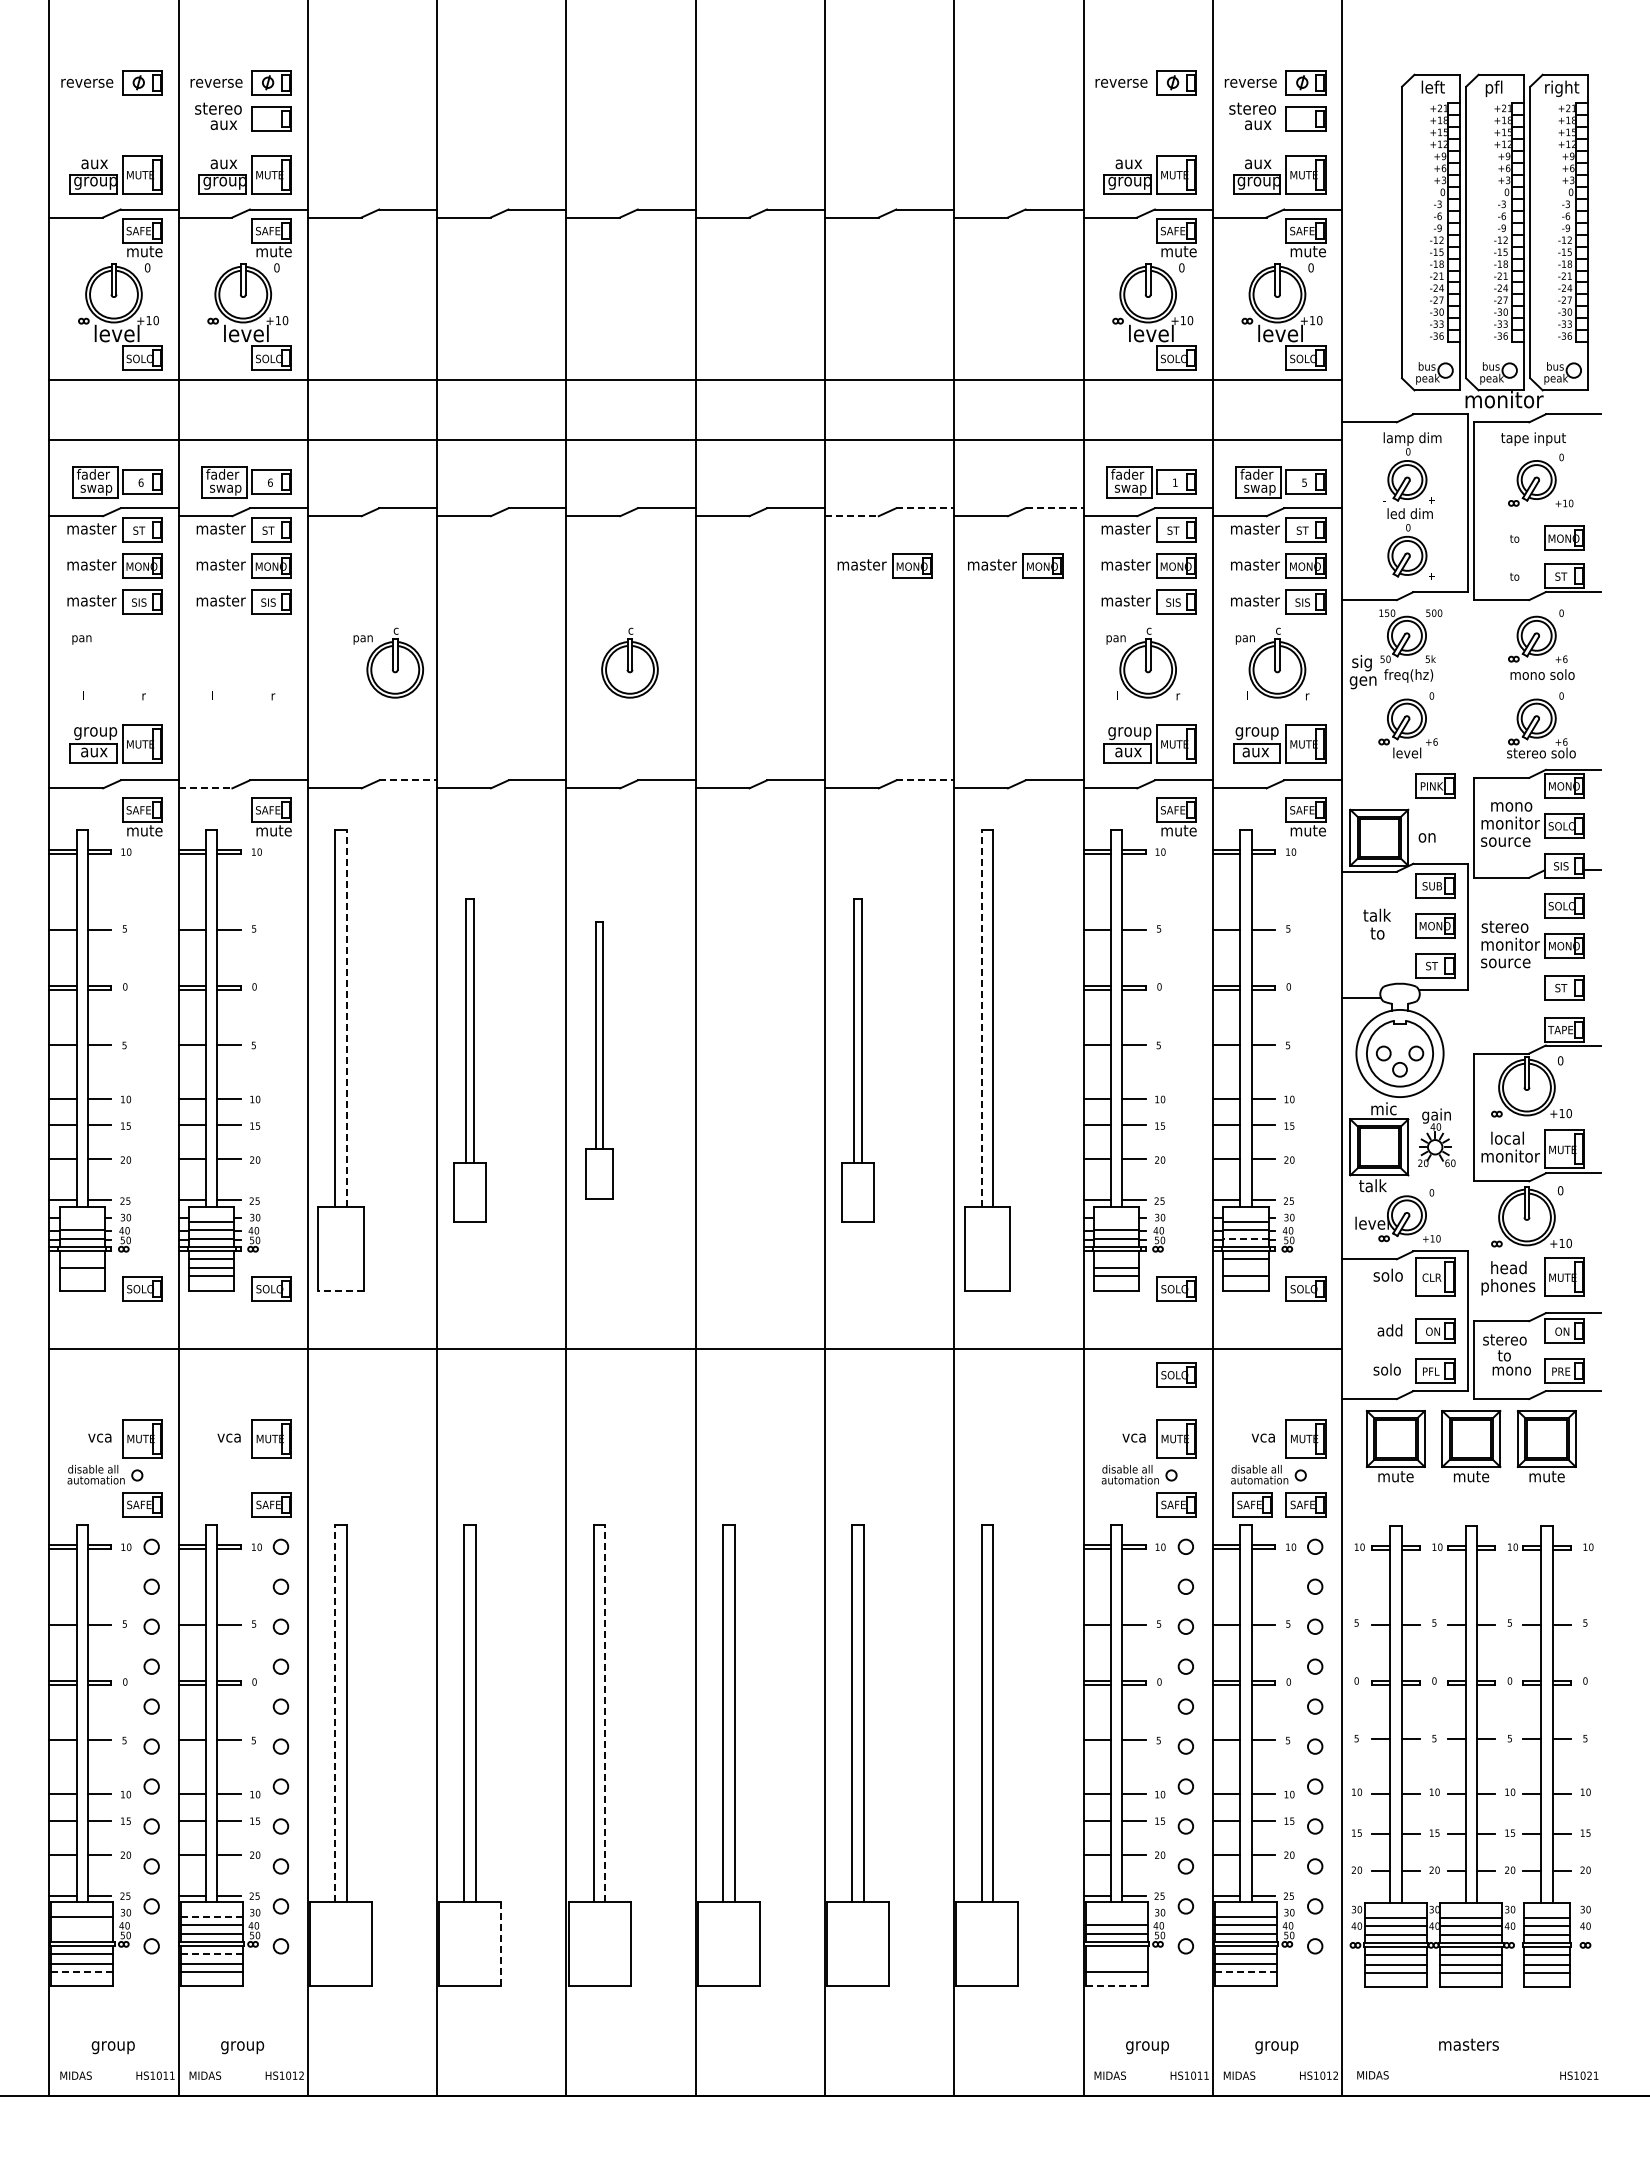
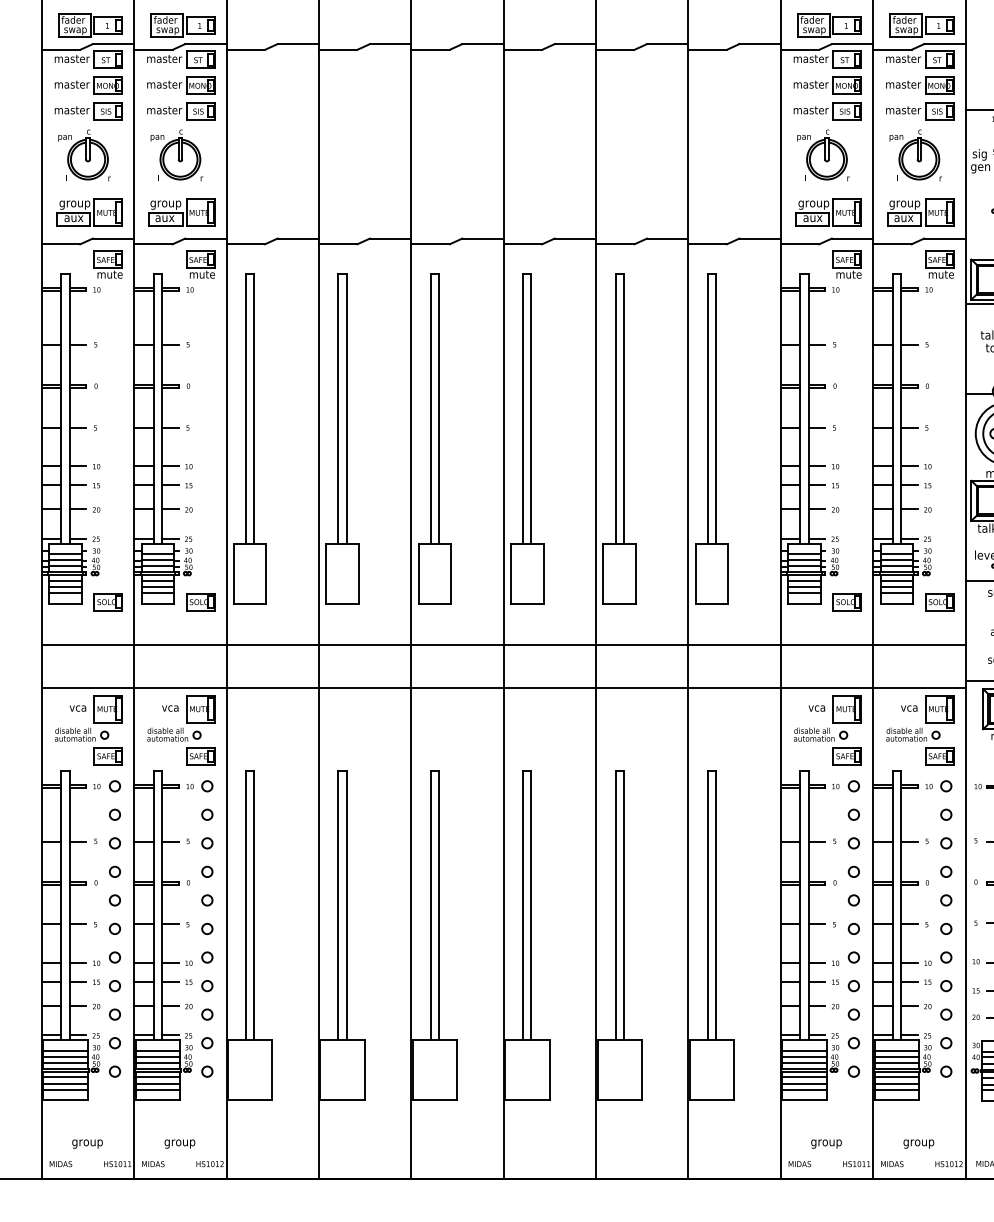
text: (140, 482) -> (106, 25), 6 -> 1
text: (270, 482) -> (199, 25), 6 -> 1
text: (1304, 482) -> (938, 25), 5 -> 1
line: (925, 508) -> (667, 44), dashed -> solid
line: (1054, 508) -> (760, 44), dashed -> solid
line: (851, 516) -> (614, 50), dashed -> solid
part: (884, 565) -> (638, 85), removed
part: (1015, 565) -> (732, 85), removed
part: (388, 662) -> (175, 154), moved
part: (629, 662) -> (87, 154), moved
part: (244, 743) -> (181, 212), added
line: (408, 780) -> (298, 238), dashed -> solid
line: (925, 780) -> (667, 238), dashed -> solid
line: (205, 788) -> (153, 244), dashed -> solid
line: (346, 1018) -> (254, 408), dashed -> solid
line: (981, 1018) -> (707, 408), dashed -> solid
part: (470, 1060) -> (342, 438), size x1.43
part: (599, 1060) -> (434, 438), size x1.67
part: (728, 1060) -> (527, 438), added
part: (857, 1060) -> (619, 438), size x1.43
line: (82, 1222) -> (65, 554), added
line: (1116, 1222) -> (804, 554), added
line: (1245, 1239) -> (896, 566), dashed -> solid
line: (82, 1259) -> (65, 580), added
line: (1116, 1259) -> (804, 580), added
line: (1245, 1268) -> (896, 587), added
line: (82, 1276) -> (65, 593), added
line: (340, 1291) -> (249, 603), dashed -> solid
part: (1176, 1374) -> (847, 663), removed
line: (695, 1409) -> (503, 688), added
part: (234, 1474) -> (174, 734), added
part: (1252, 1504) -> (901, 756), removed
line: (335, 1713) -> (246, 905), dashed -> solid
line: (605, 1713) -> (439, 905), dashed -> solid
line: (211, 1917) -> (157, 1051), dashed -> solid
line: (1116, 1917) -> (804, 1051), added
line: (82, 1925) -> (65, 1056), added
line: (82, 1934) -> (65, 1063), added
line: (501, 1944) -> (364, 1070), dashed -> solid
line: (211, 1954) -> (157, 1077), dashed -> solid
line: (1116, 1954) -> (804, 1077), added
line: (1116, 1963) -> (804, 1083), added
line: (81, 1971) -> (64, 1089), dashed -> solid
line: (1245, 1971) -> (896, 1089), dashed -> solid
line: (1116, 1986) -> (804, 1100), dashed -> solid

